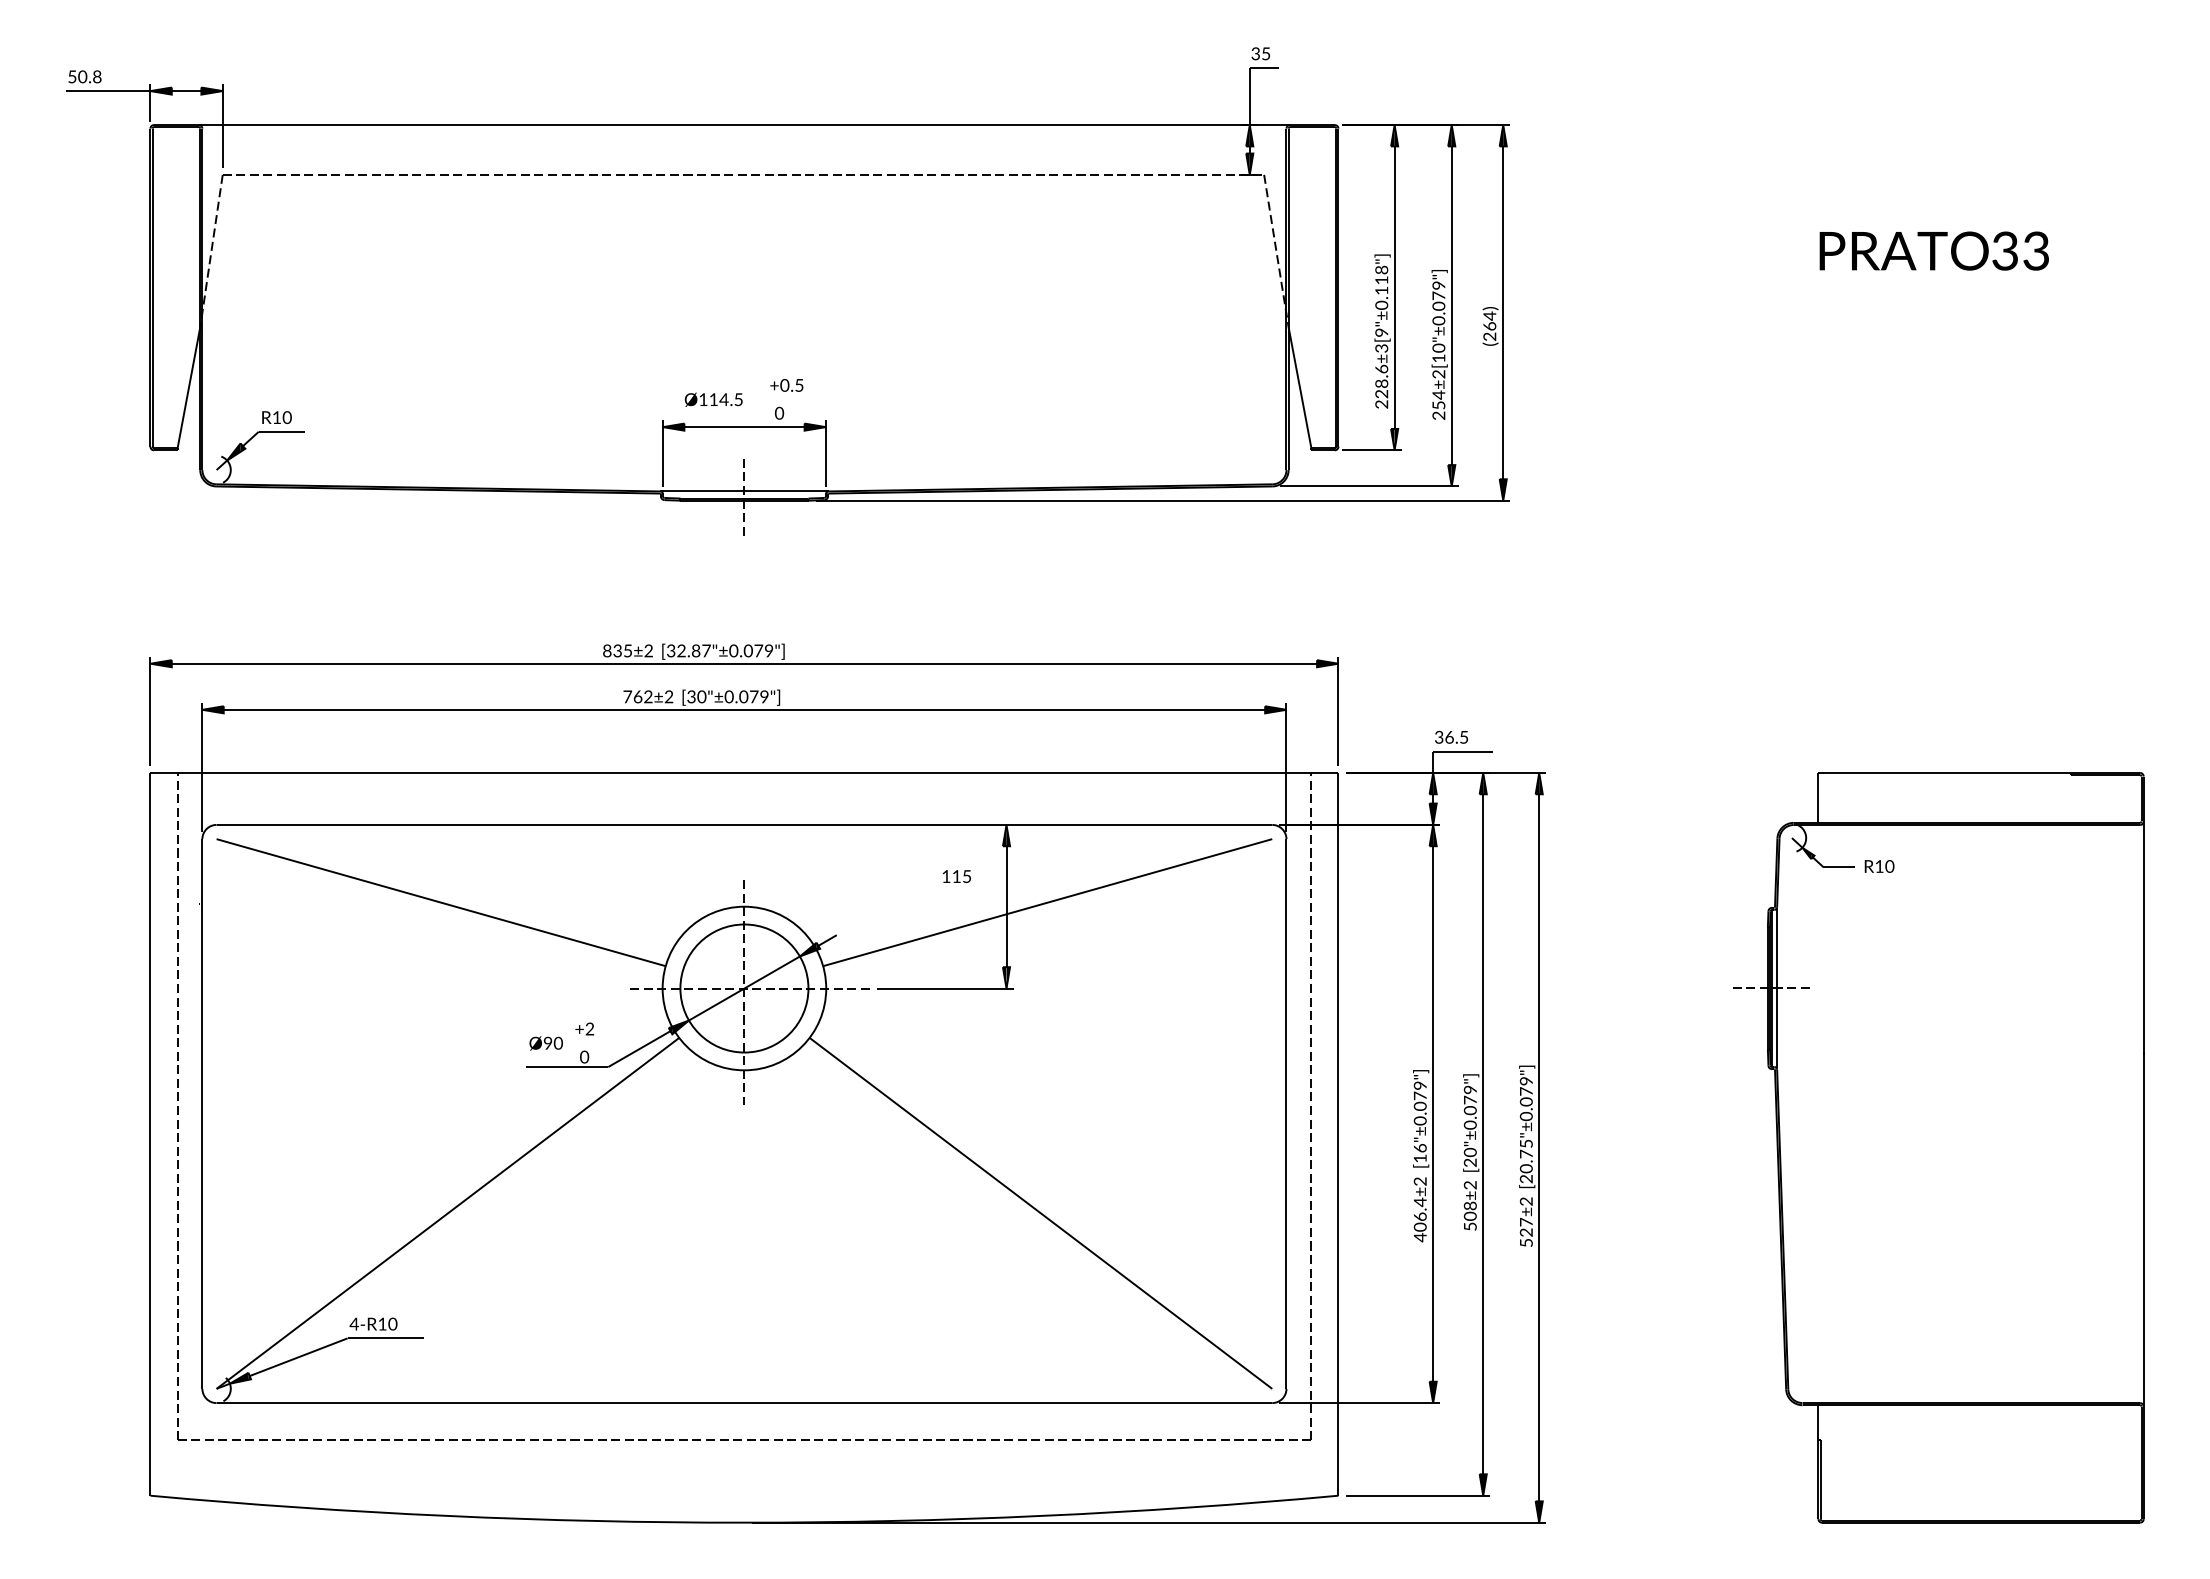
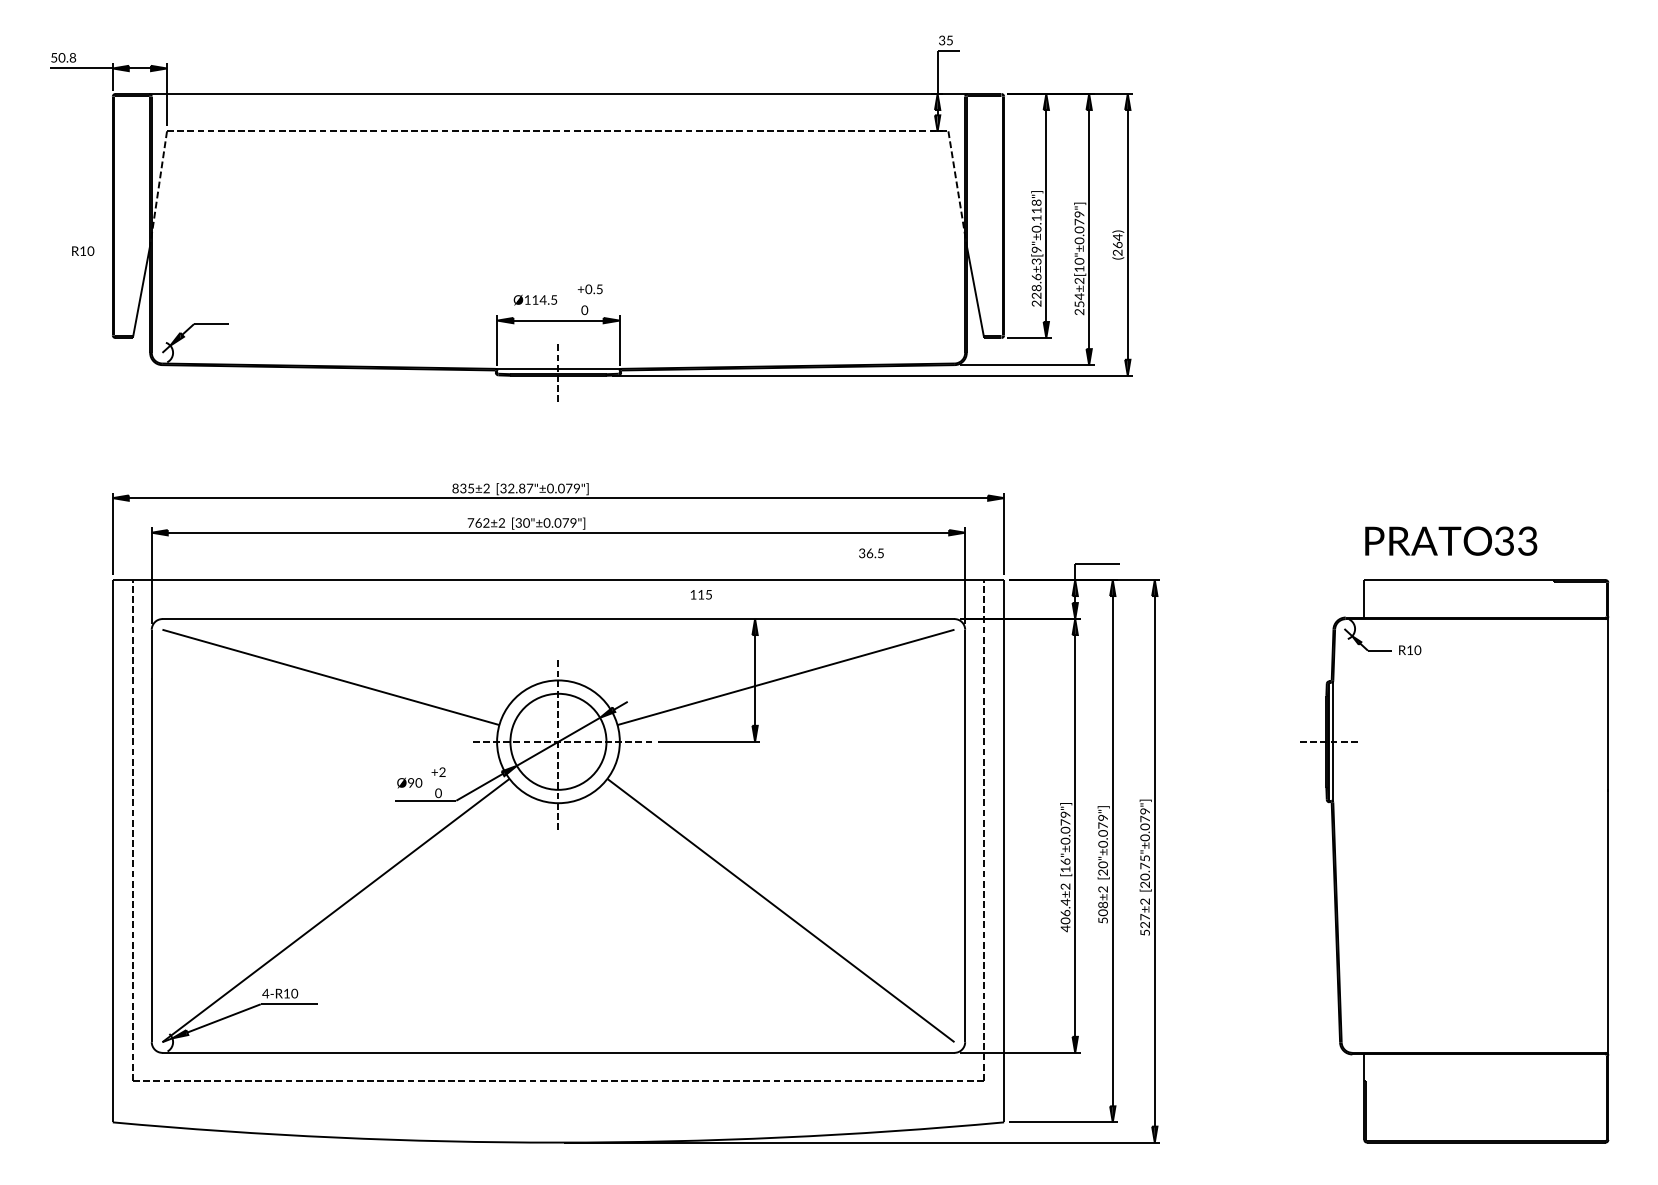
text: (1933, 250) -> (1450, 540), moved
text: (276, 417) -> (82, 251), moved
text: (1451, 736) -> (871, 552), moved
text: (956, 876) -> (701, 594), moved

